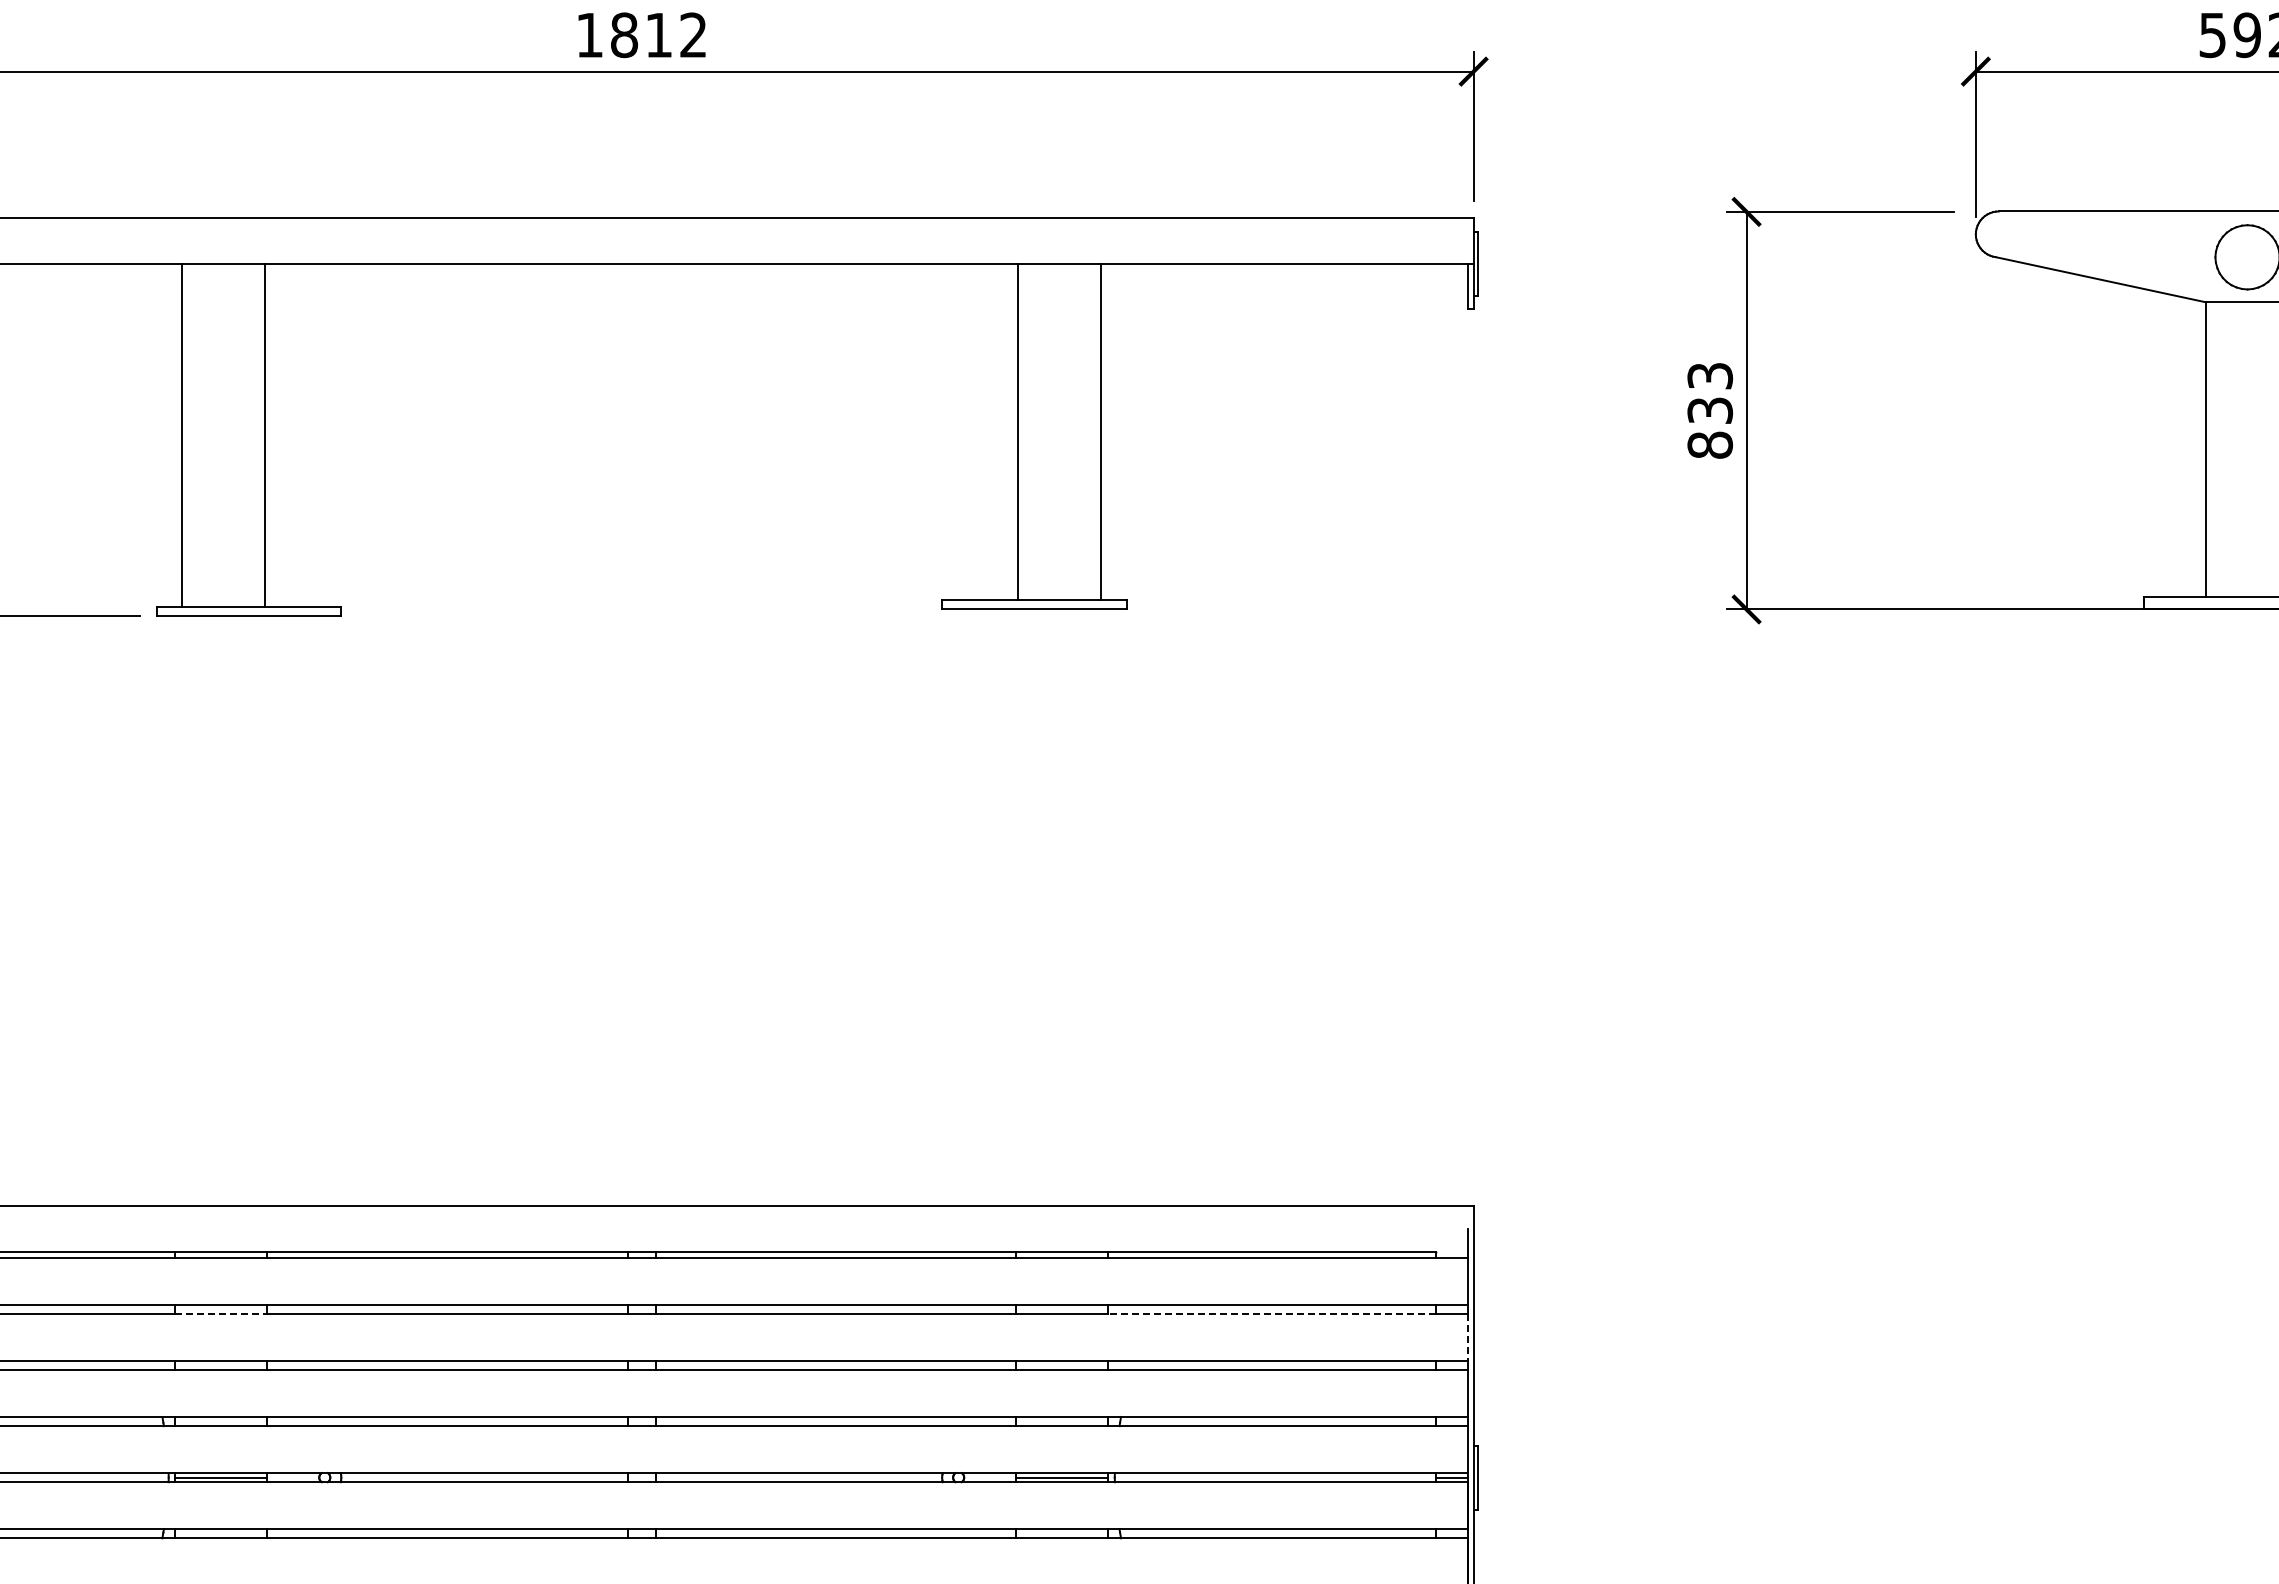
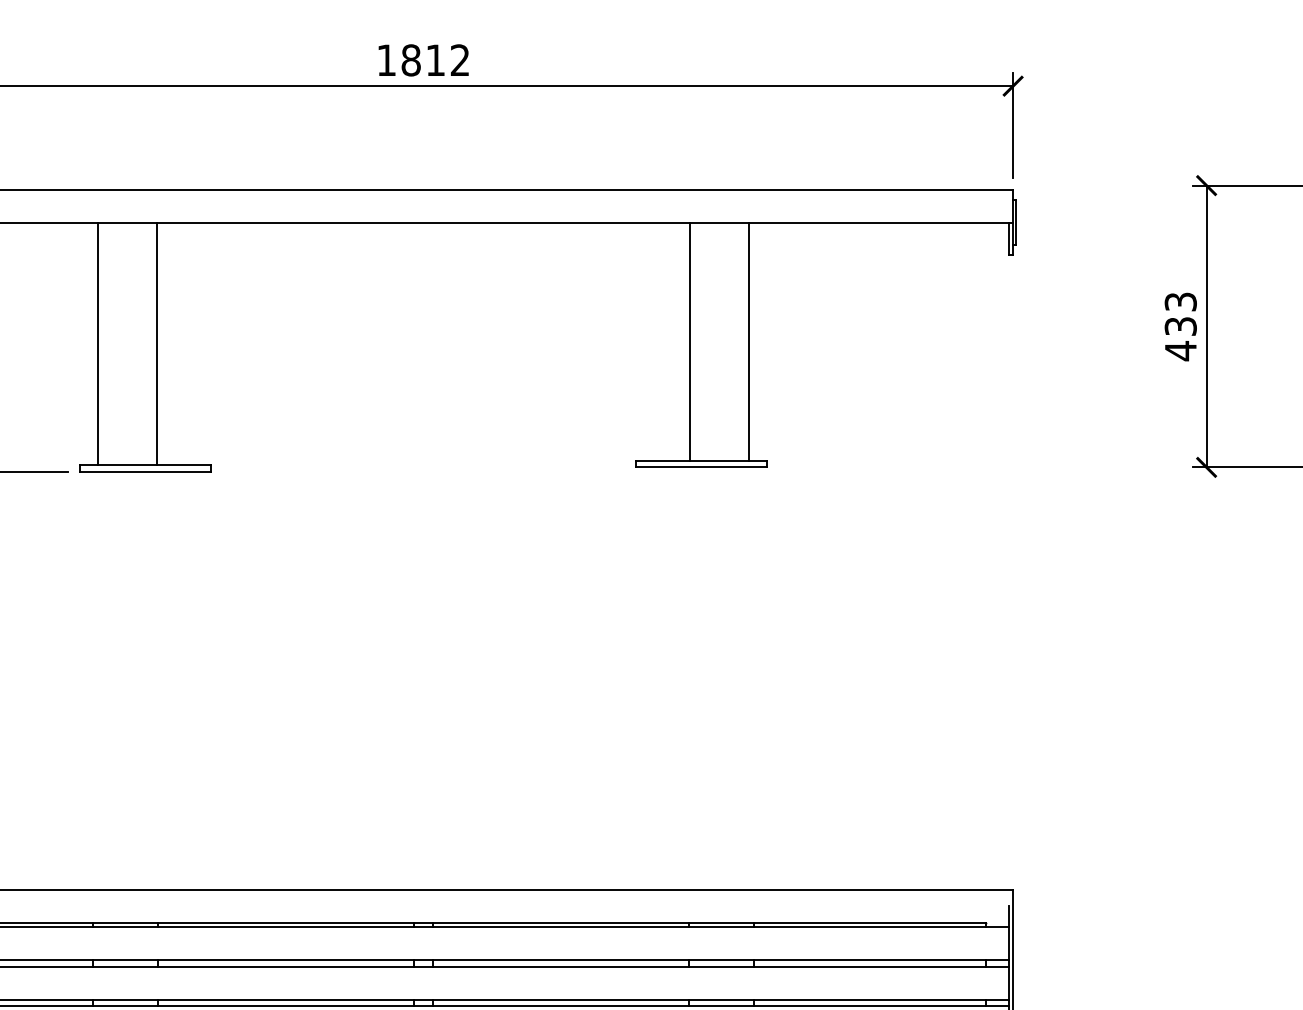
text: (1710, 445) -> (1181, 351), 833 -> 433
line: (221, 1313) -> (125, 966), dashed -> solid
line: (1272, 1313) -> (870, 966), dashed -> solid
line: (1468, 1337) -> (1009, 983), dashed -> solid

